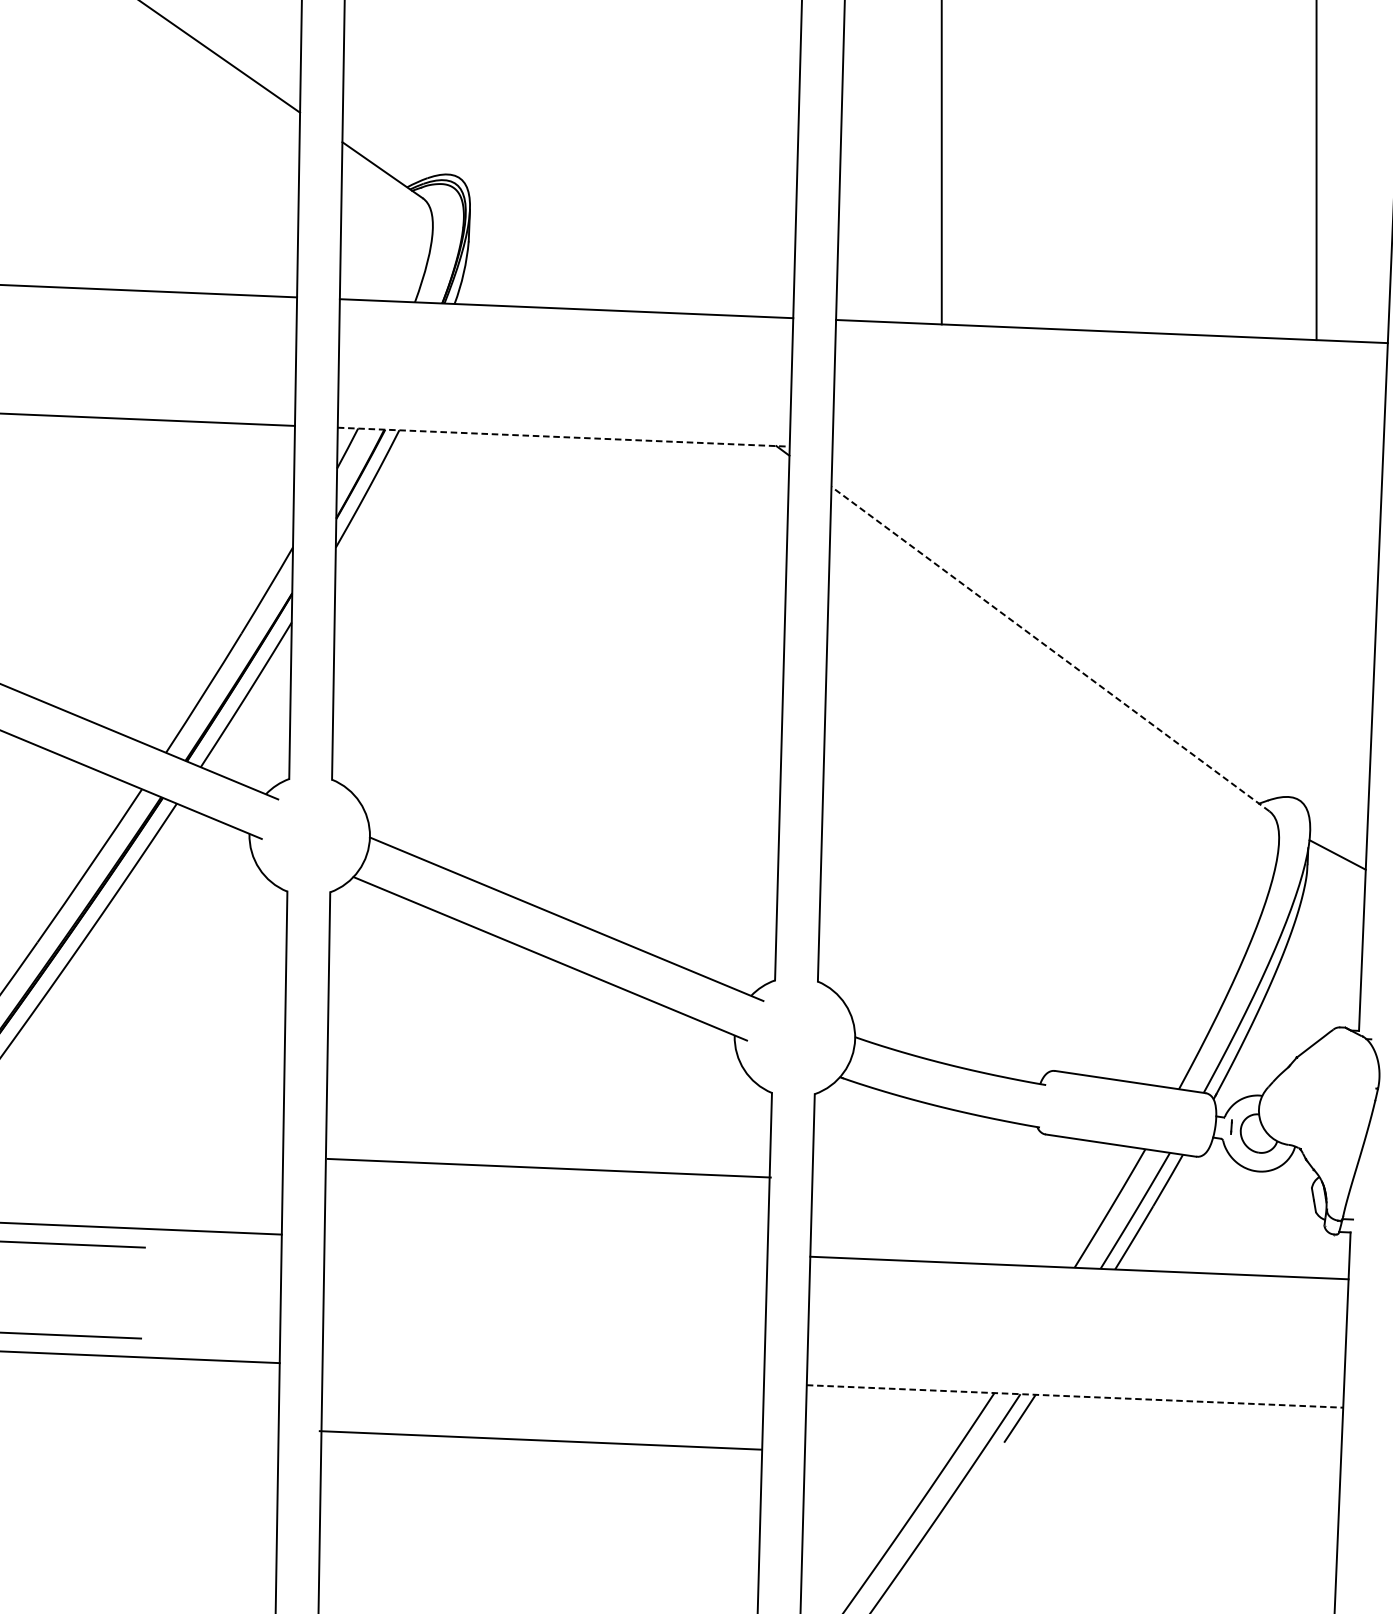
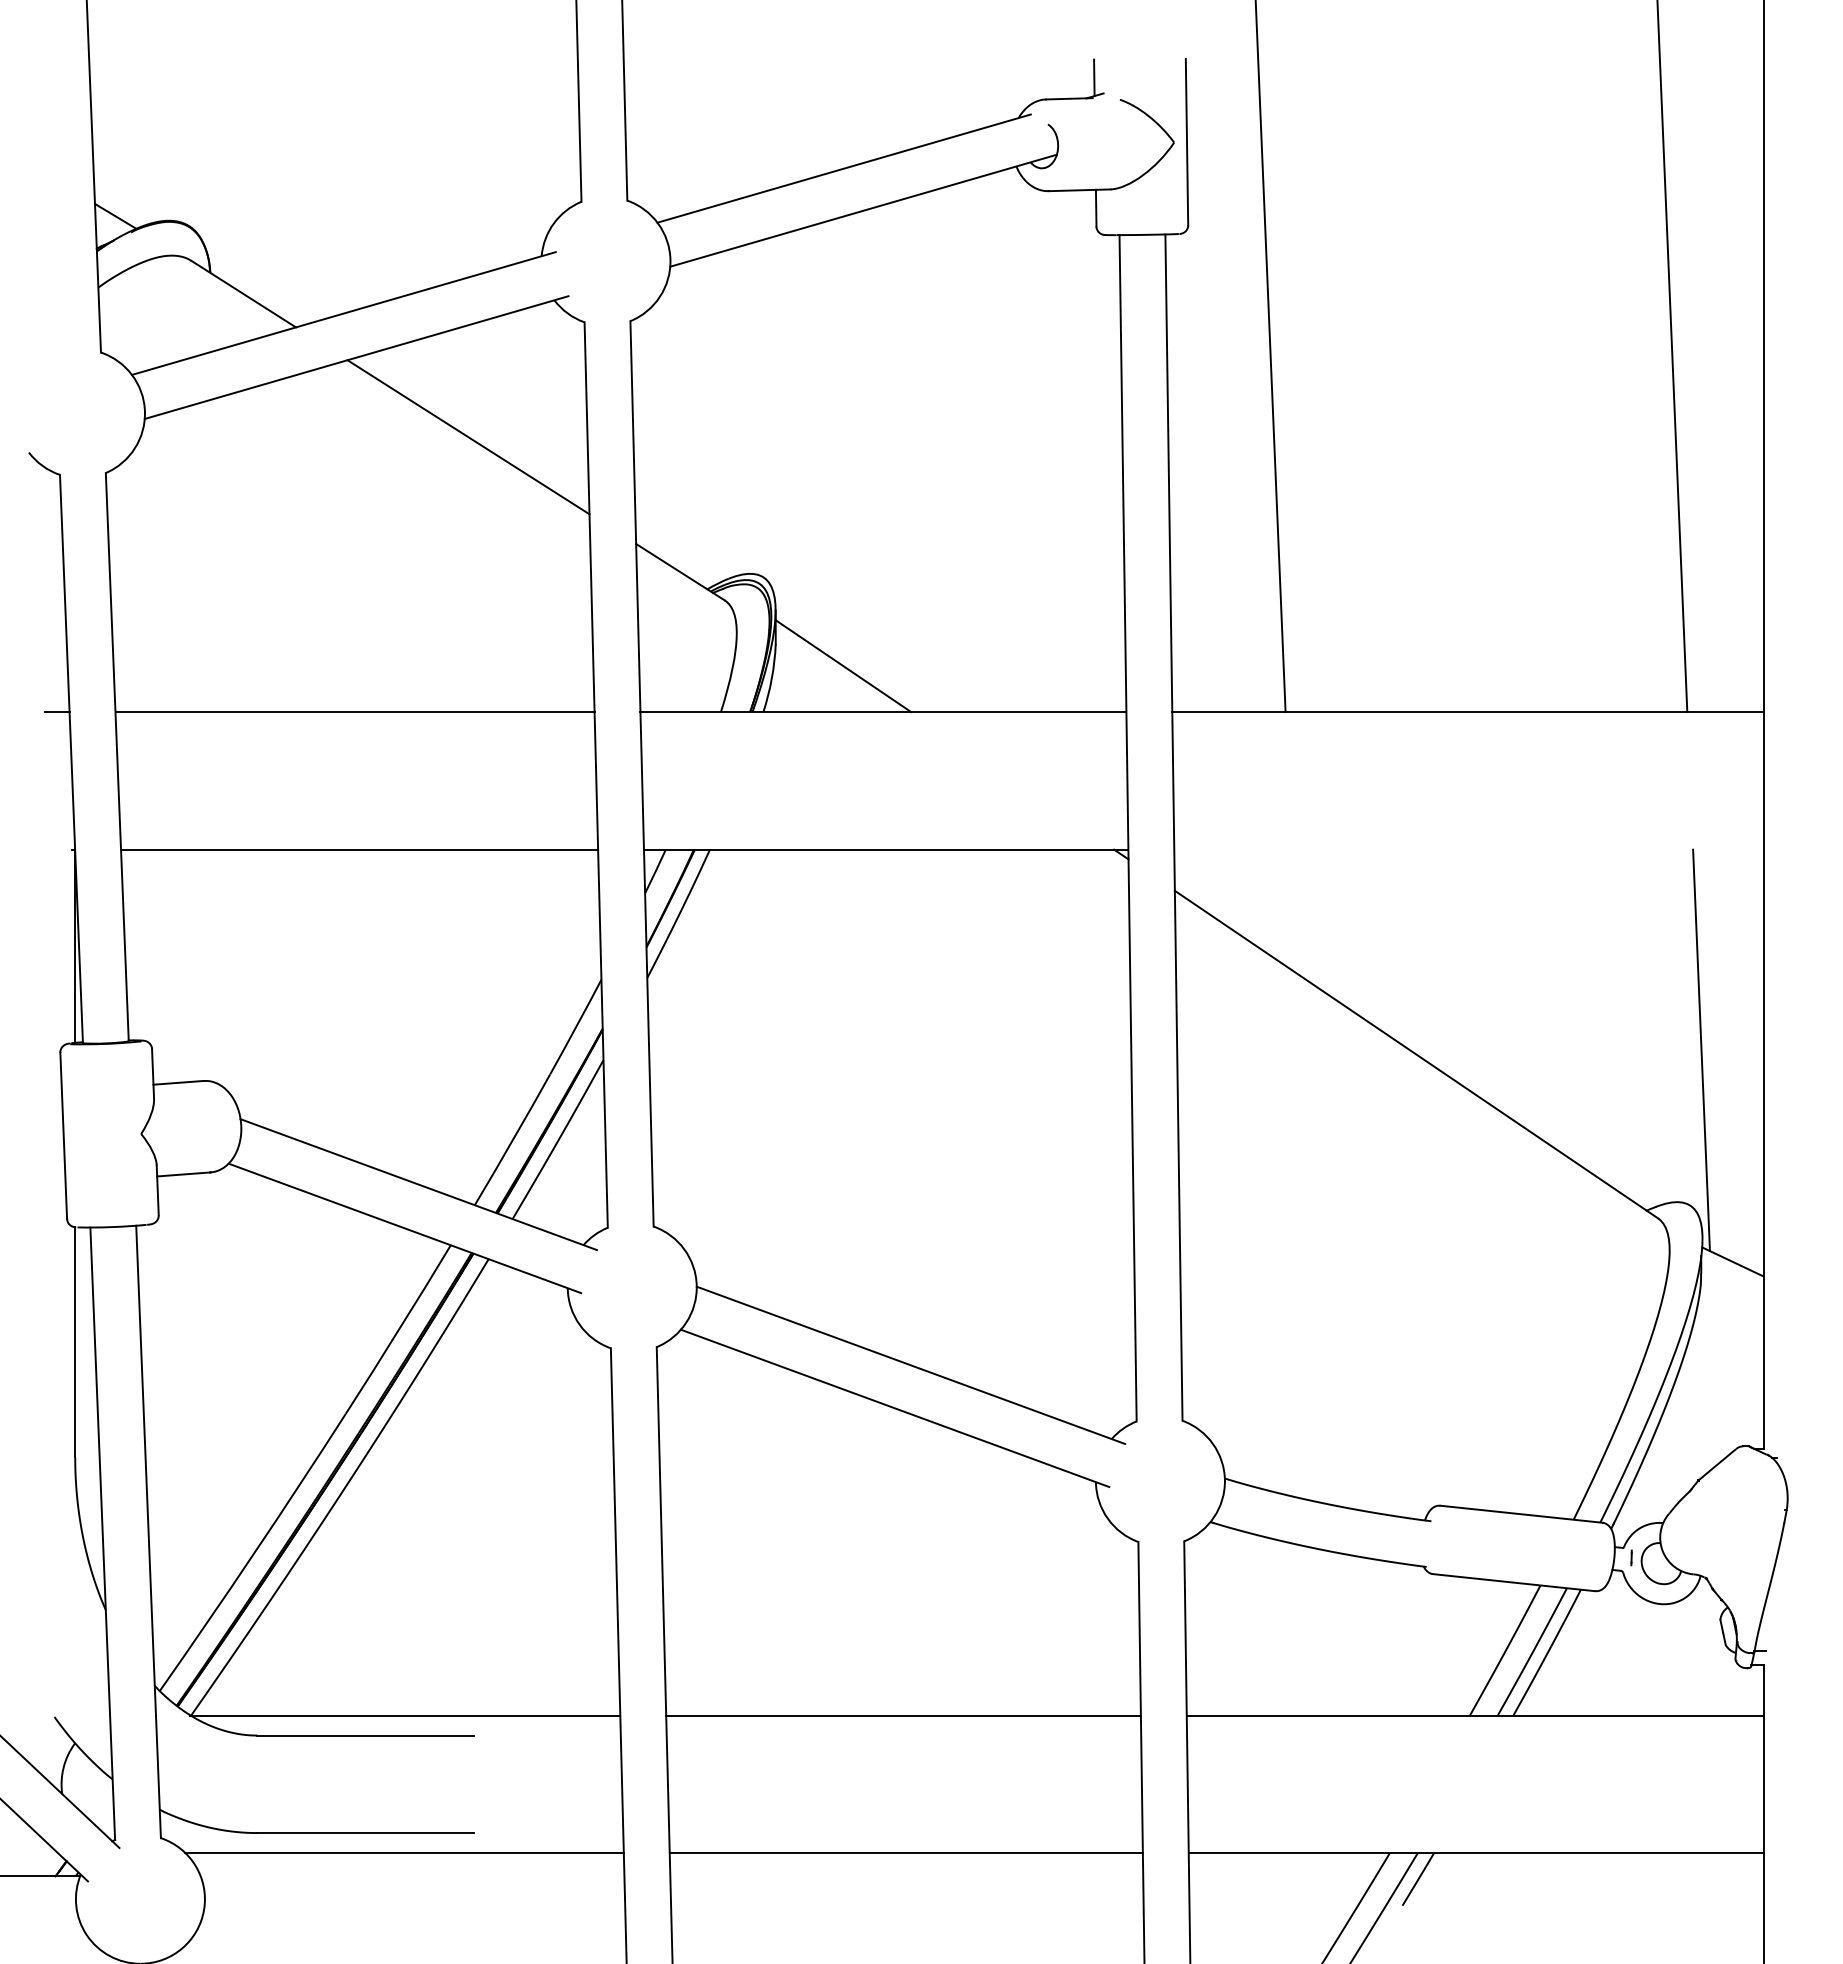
line: (531, 264) -> (843, 666), added
line: (564, 437) -> (886, 849), dashed -> solid
line: (1050, 649) -> (1416, 1054), dashed -> solid
line: (1316, 656) -> (1701, 1050), added
line: (549, 1168) -> (903, 1715), moved
line: (1075, 1396) -> (1476, 1853), dashed -> solid
line: (539, 1440) -> (905, 1853), moved

